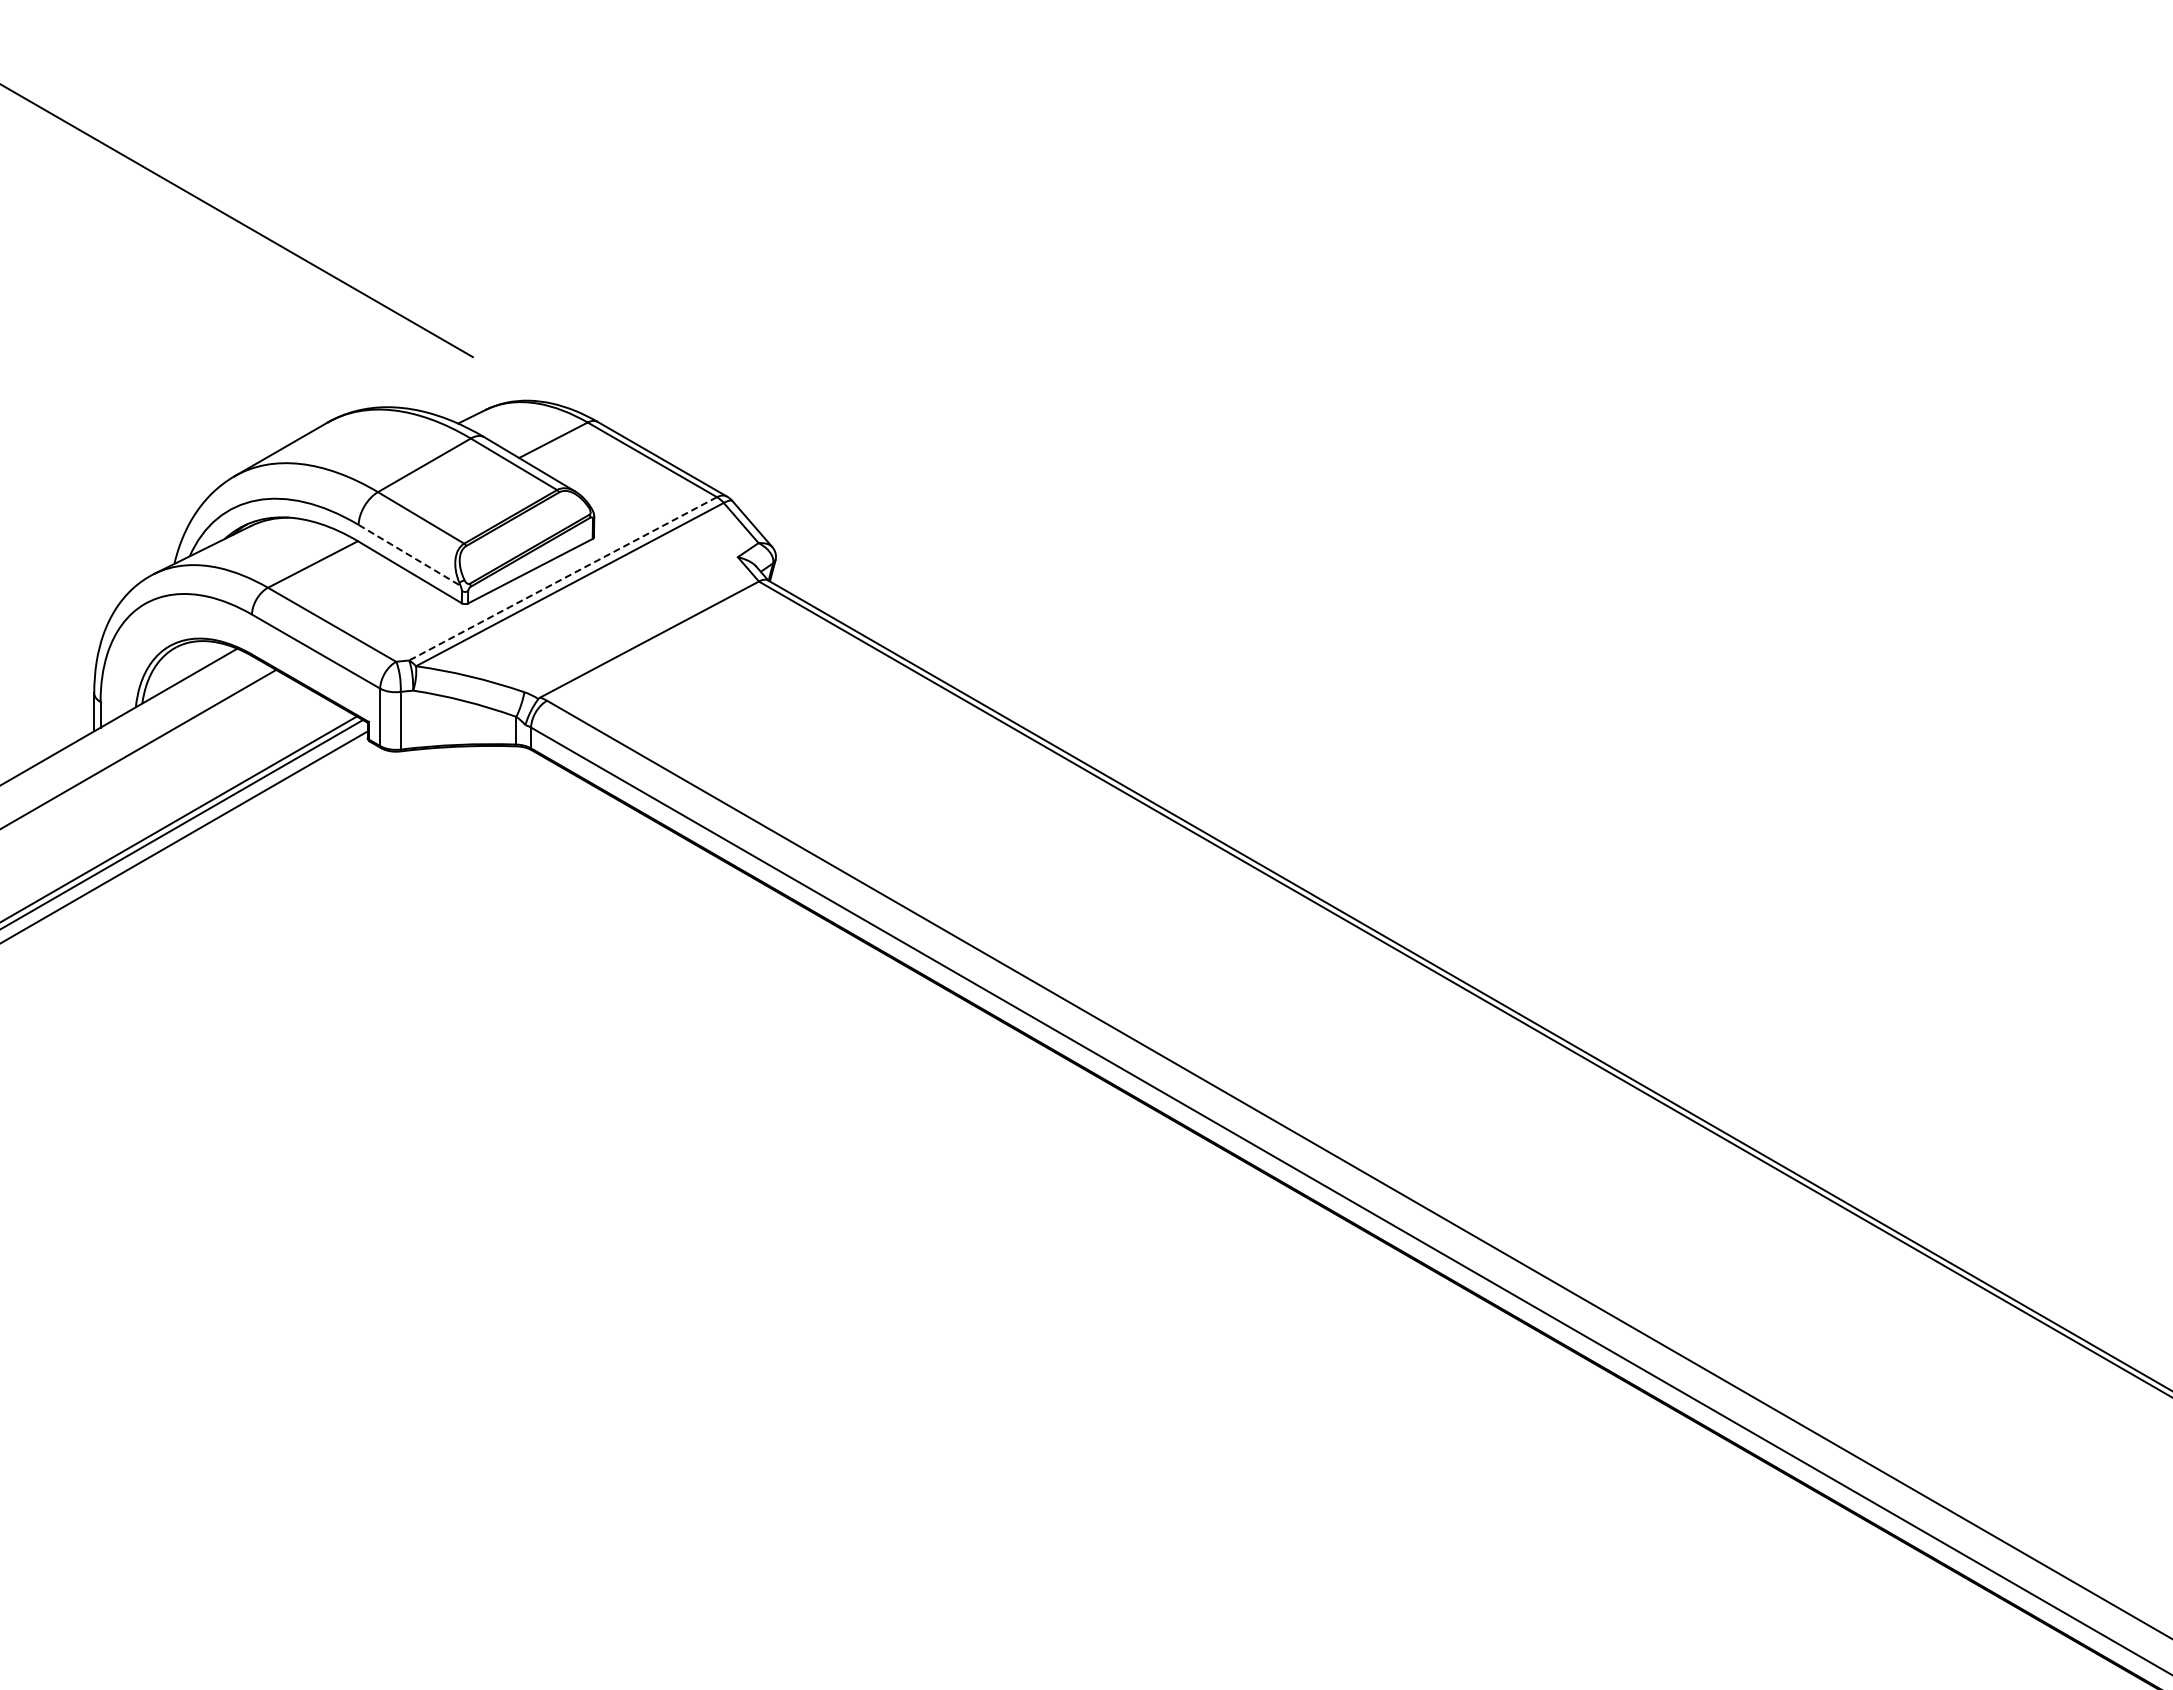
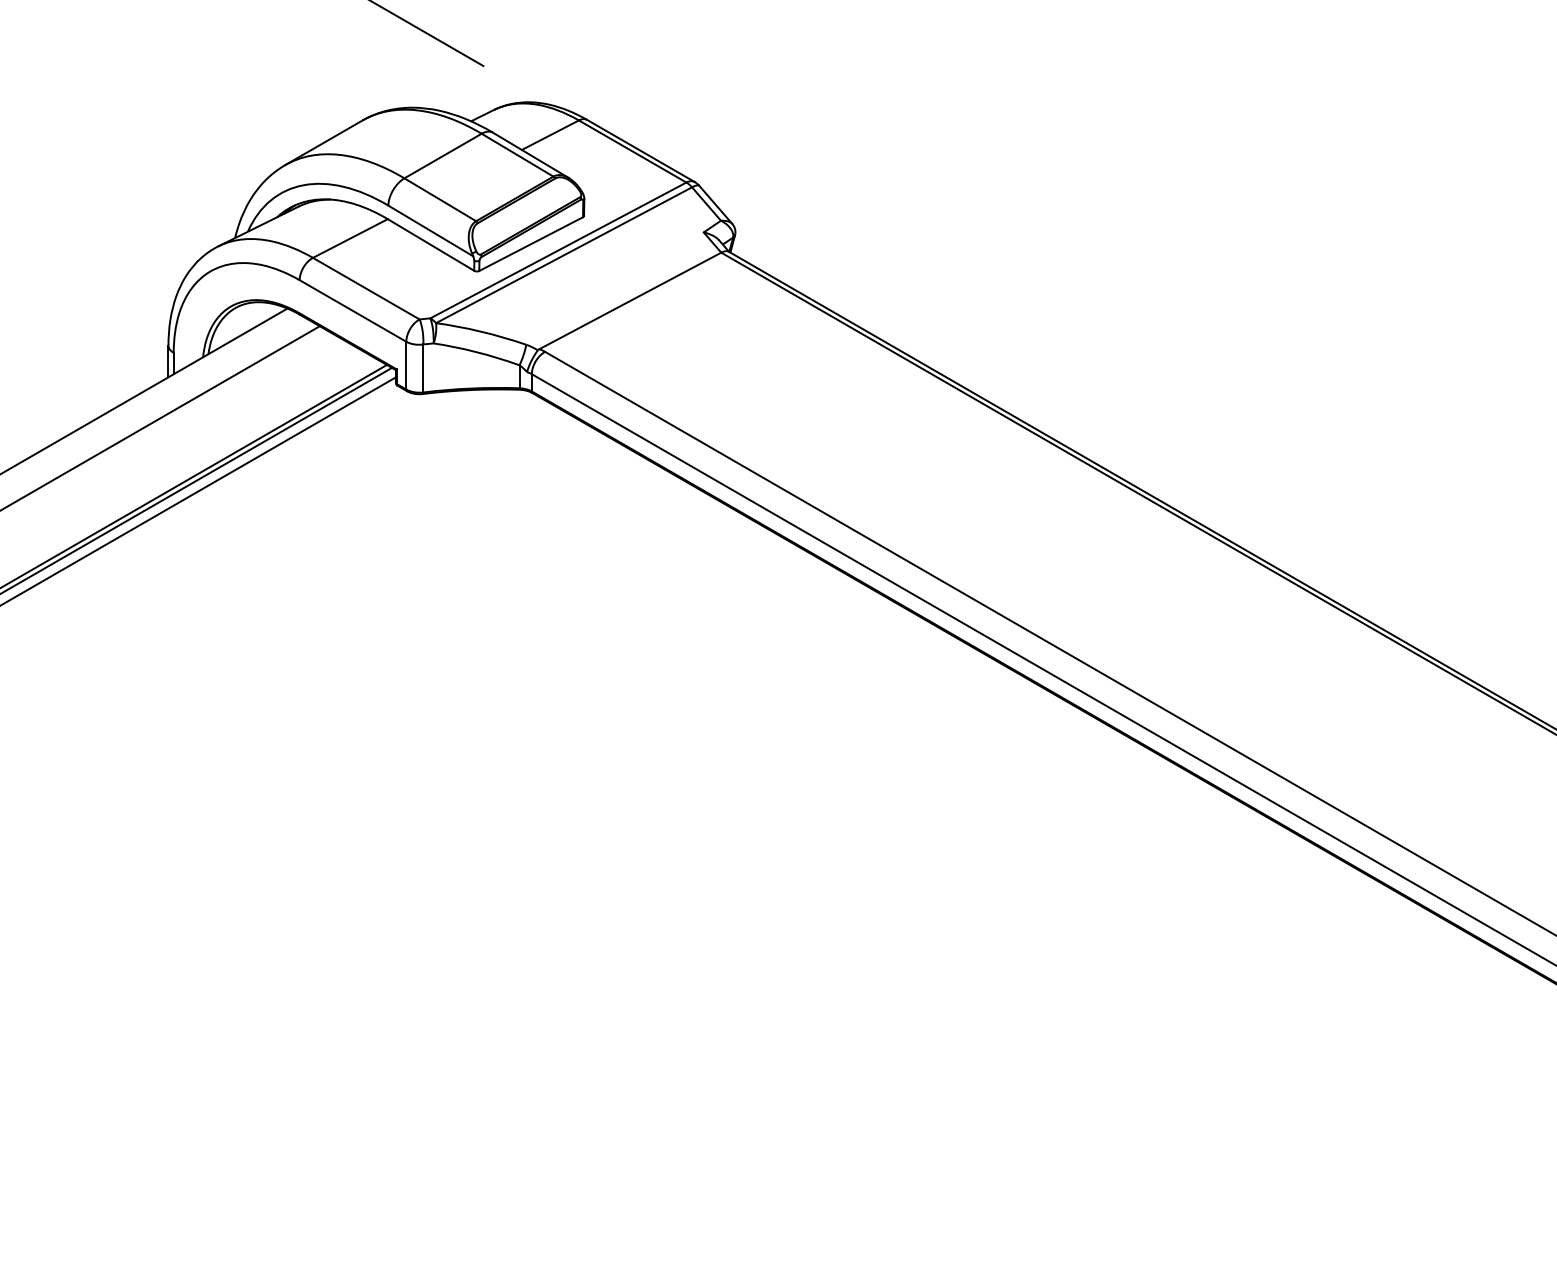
line: (410, 555) -> (431, 231), dashed -> solid
line: (562, 579) -> (557, 251), dashed -> solid

